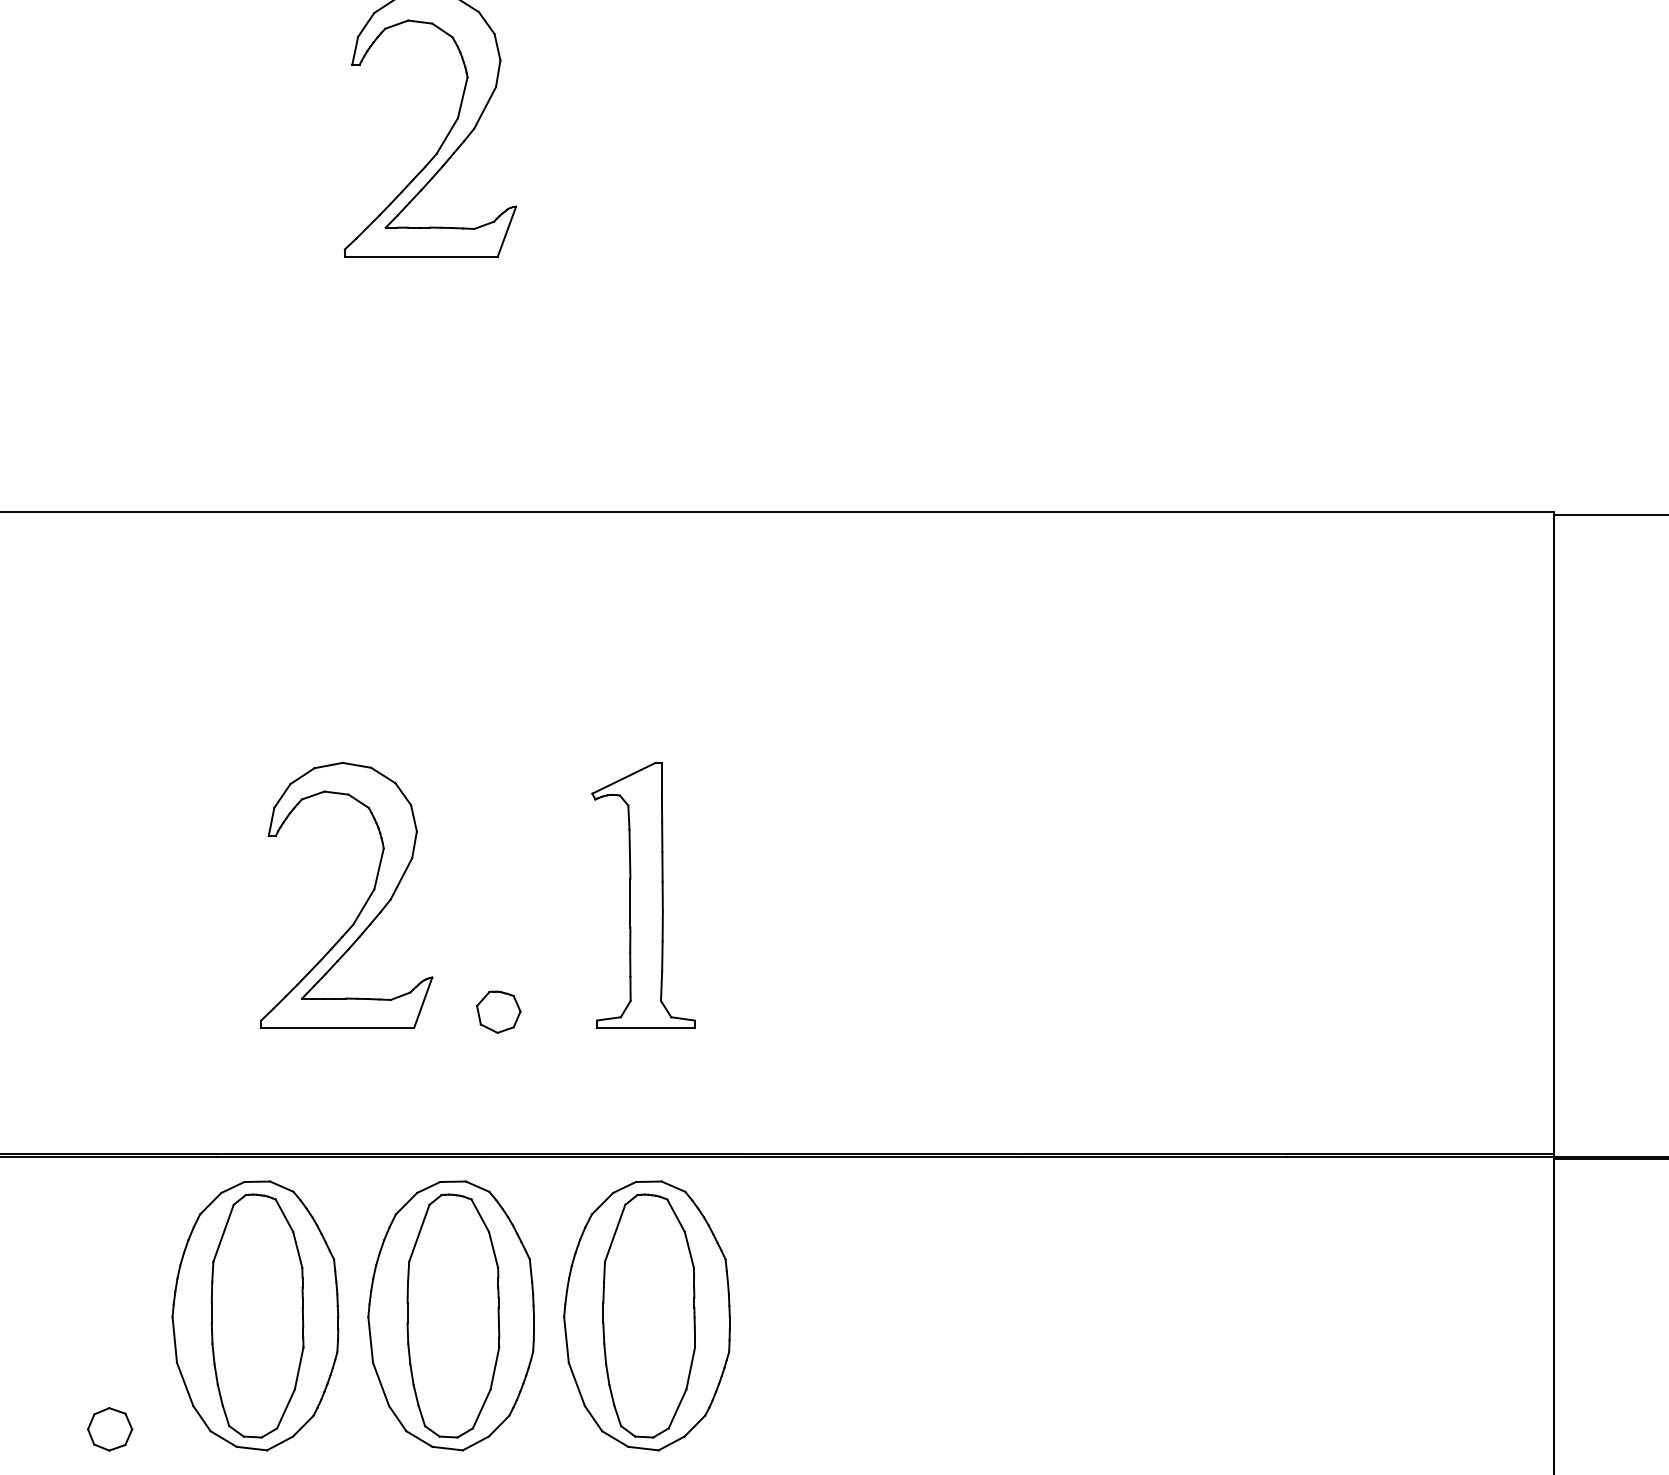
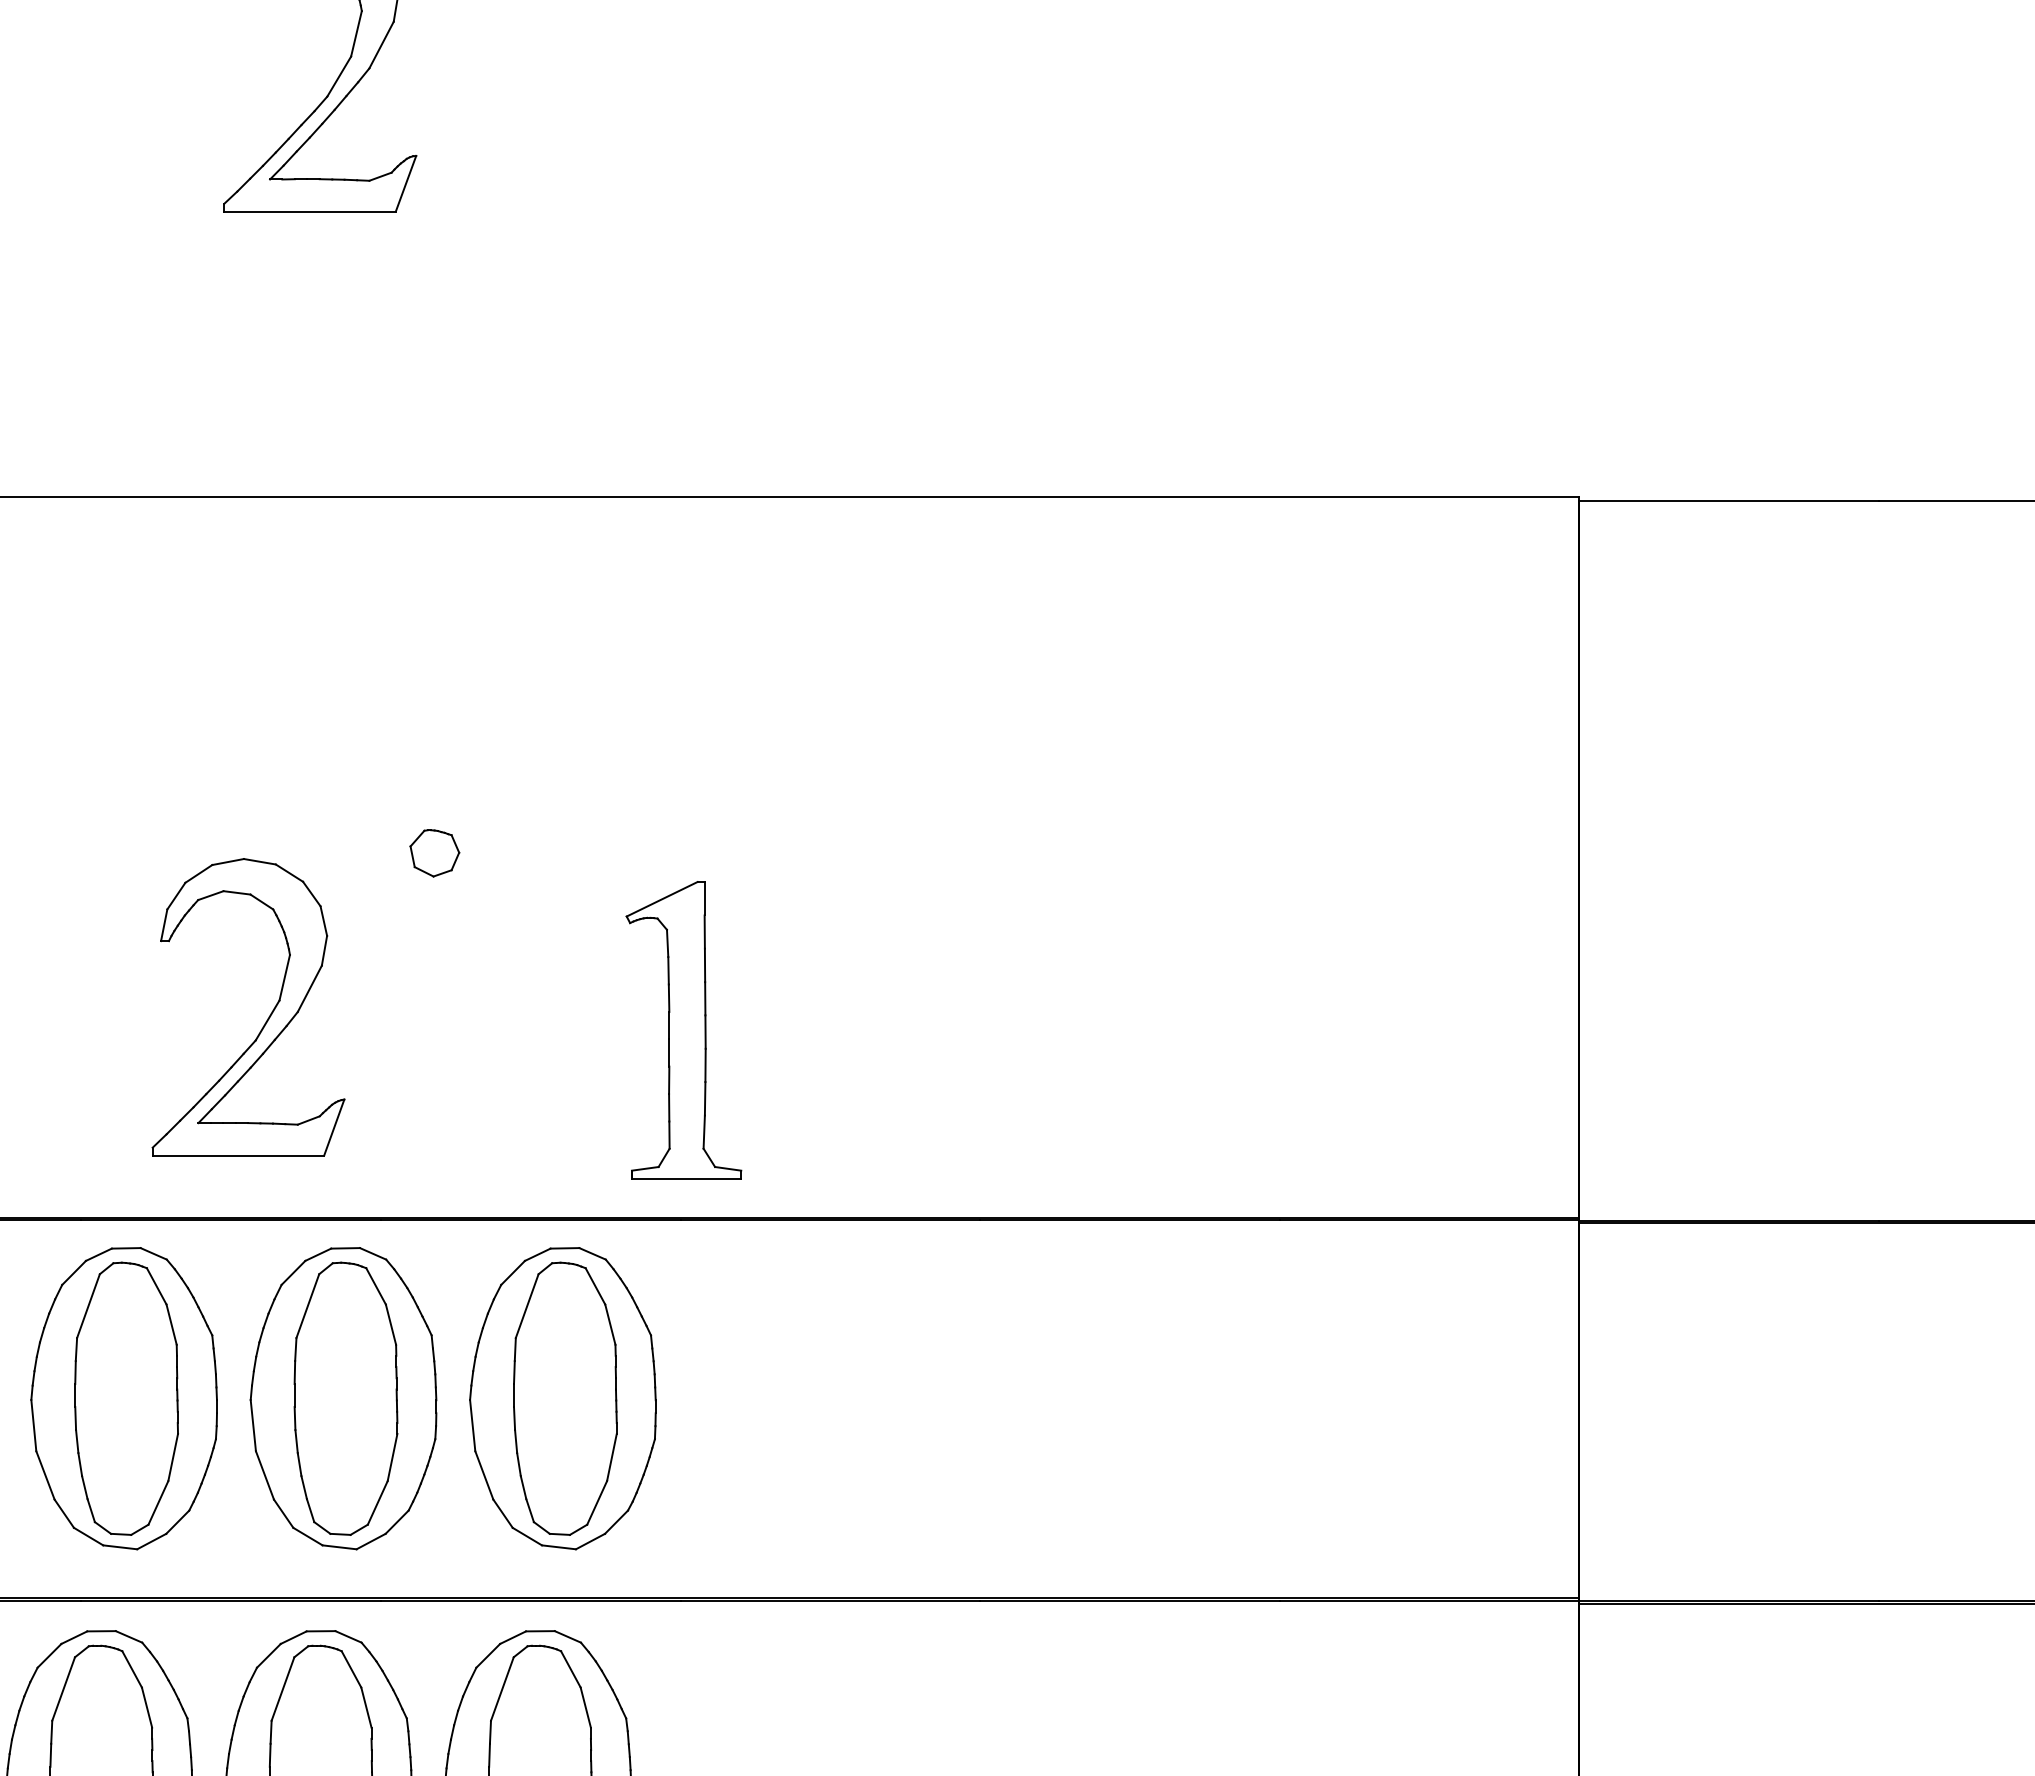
part: (643, 895) -> (683, 1030), moved
part: (364, 903) -> (268, 1016), moved
part: (498, 1012) -> (434, 853), moved

